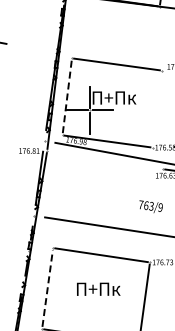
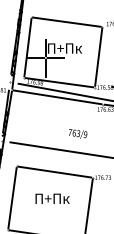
line: (67, 96) -> (28, 47), dashed -> solid
line: (156, 108) -> (98, 56), added
line: (104, 159) -> (57, 96), added
text: (150, 206) -> (77, 133), moved
line: (47, 288) -> (12, 198), dashed -> solid

